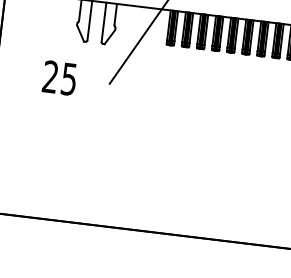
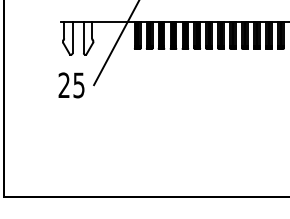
text: (59, 78) -> (71, 85), moved

